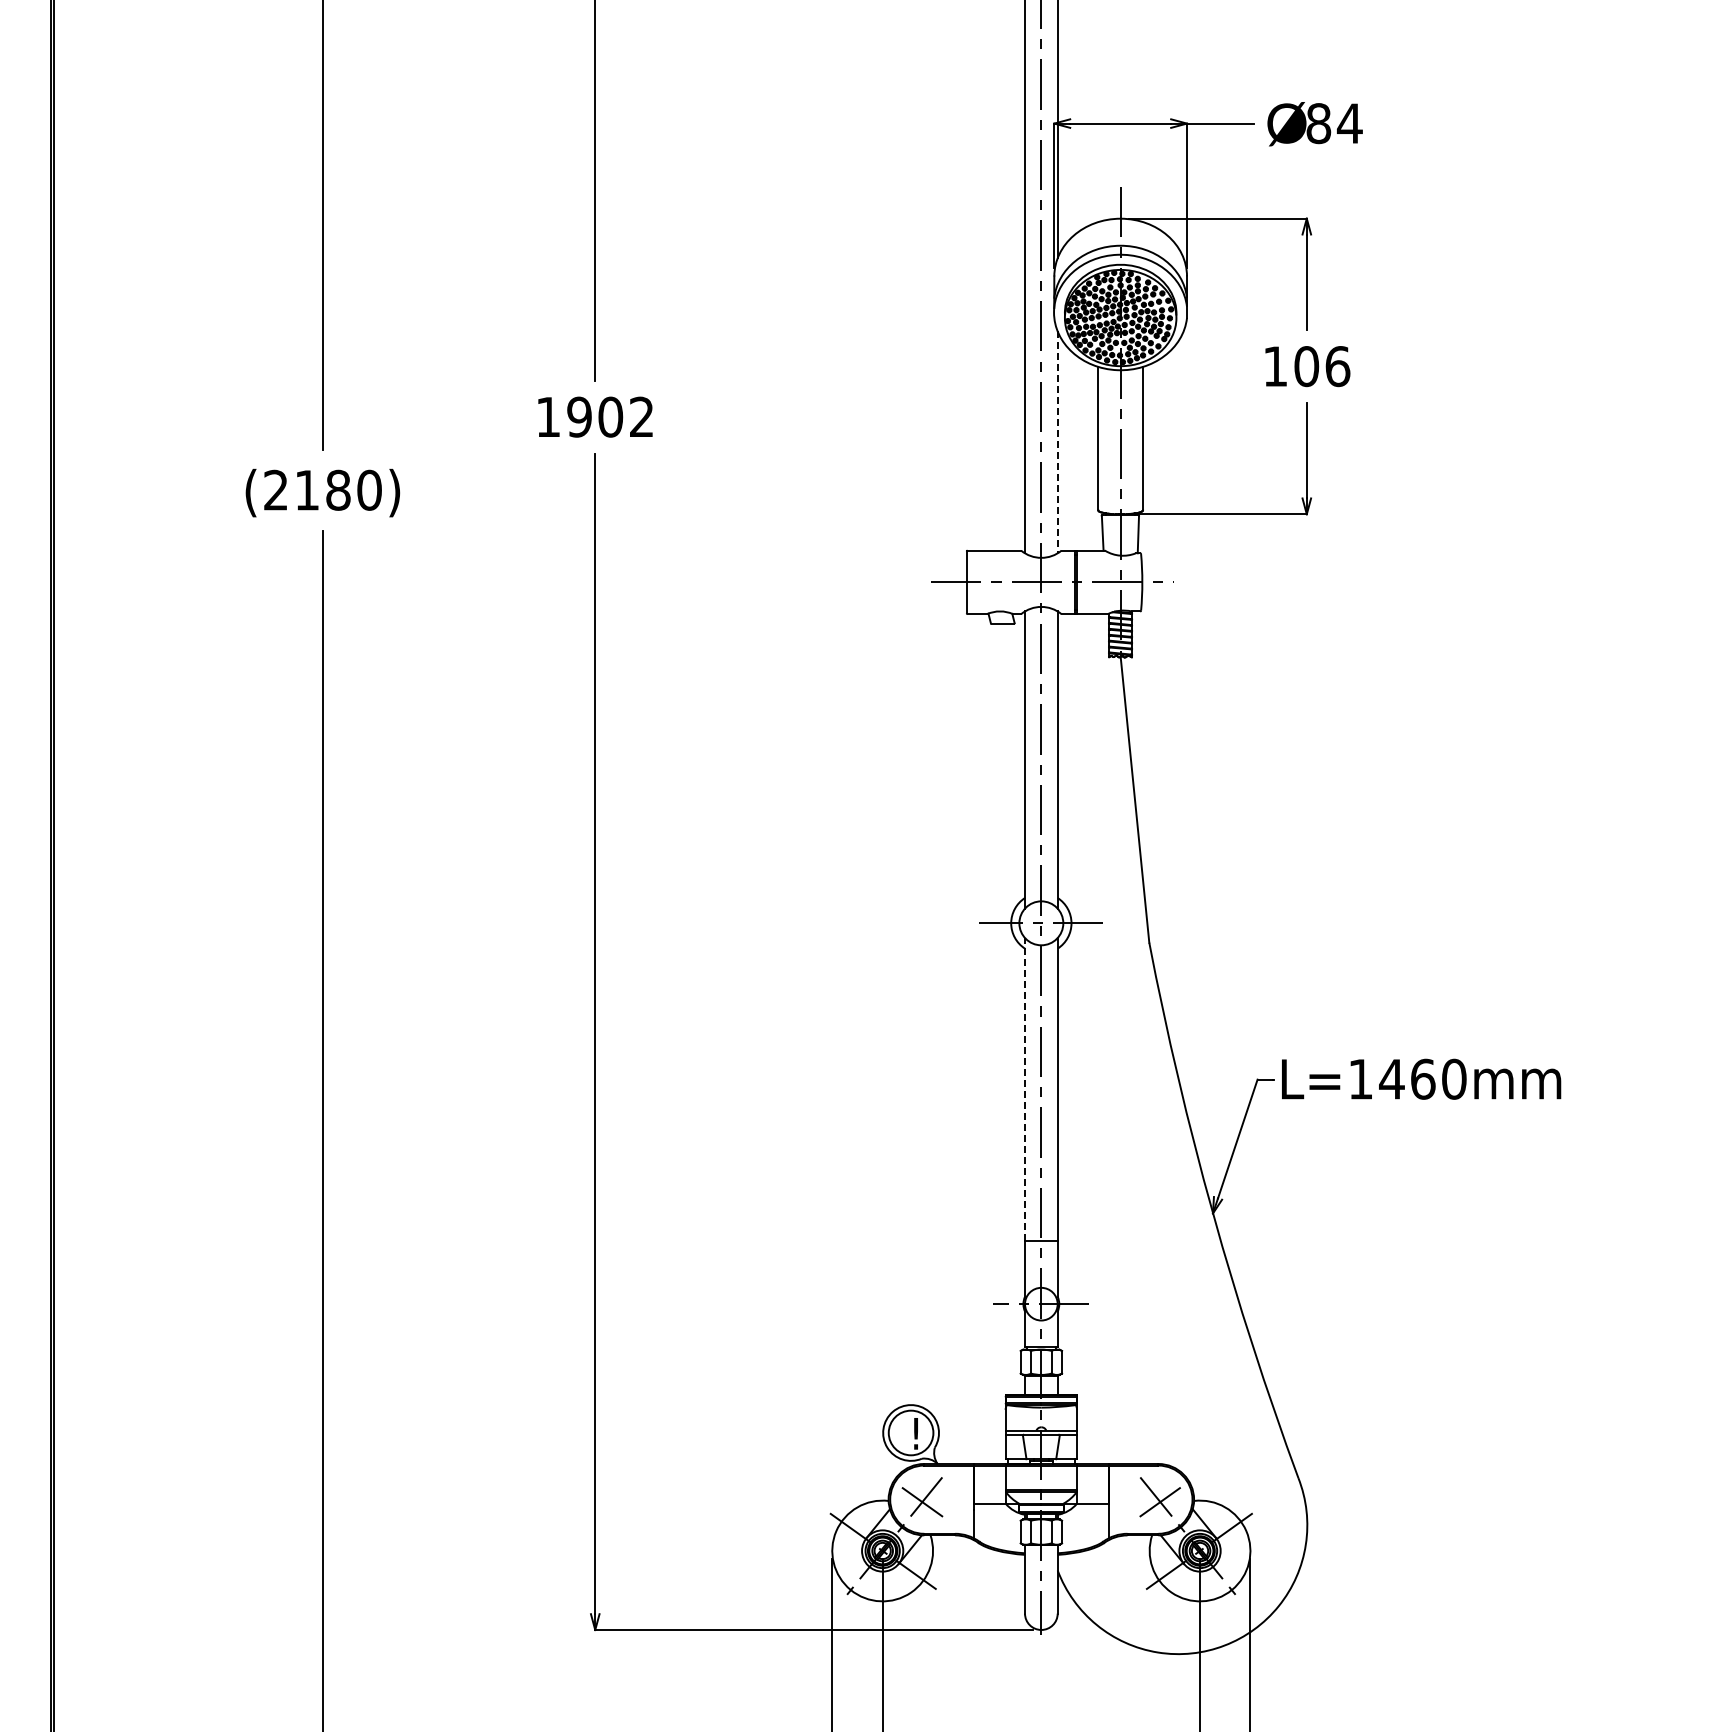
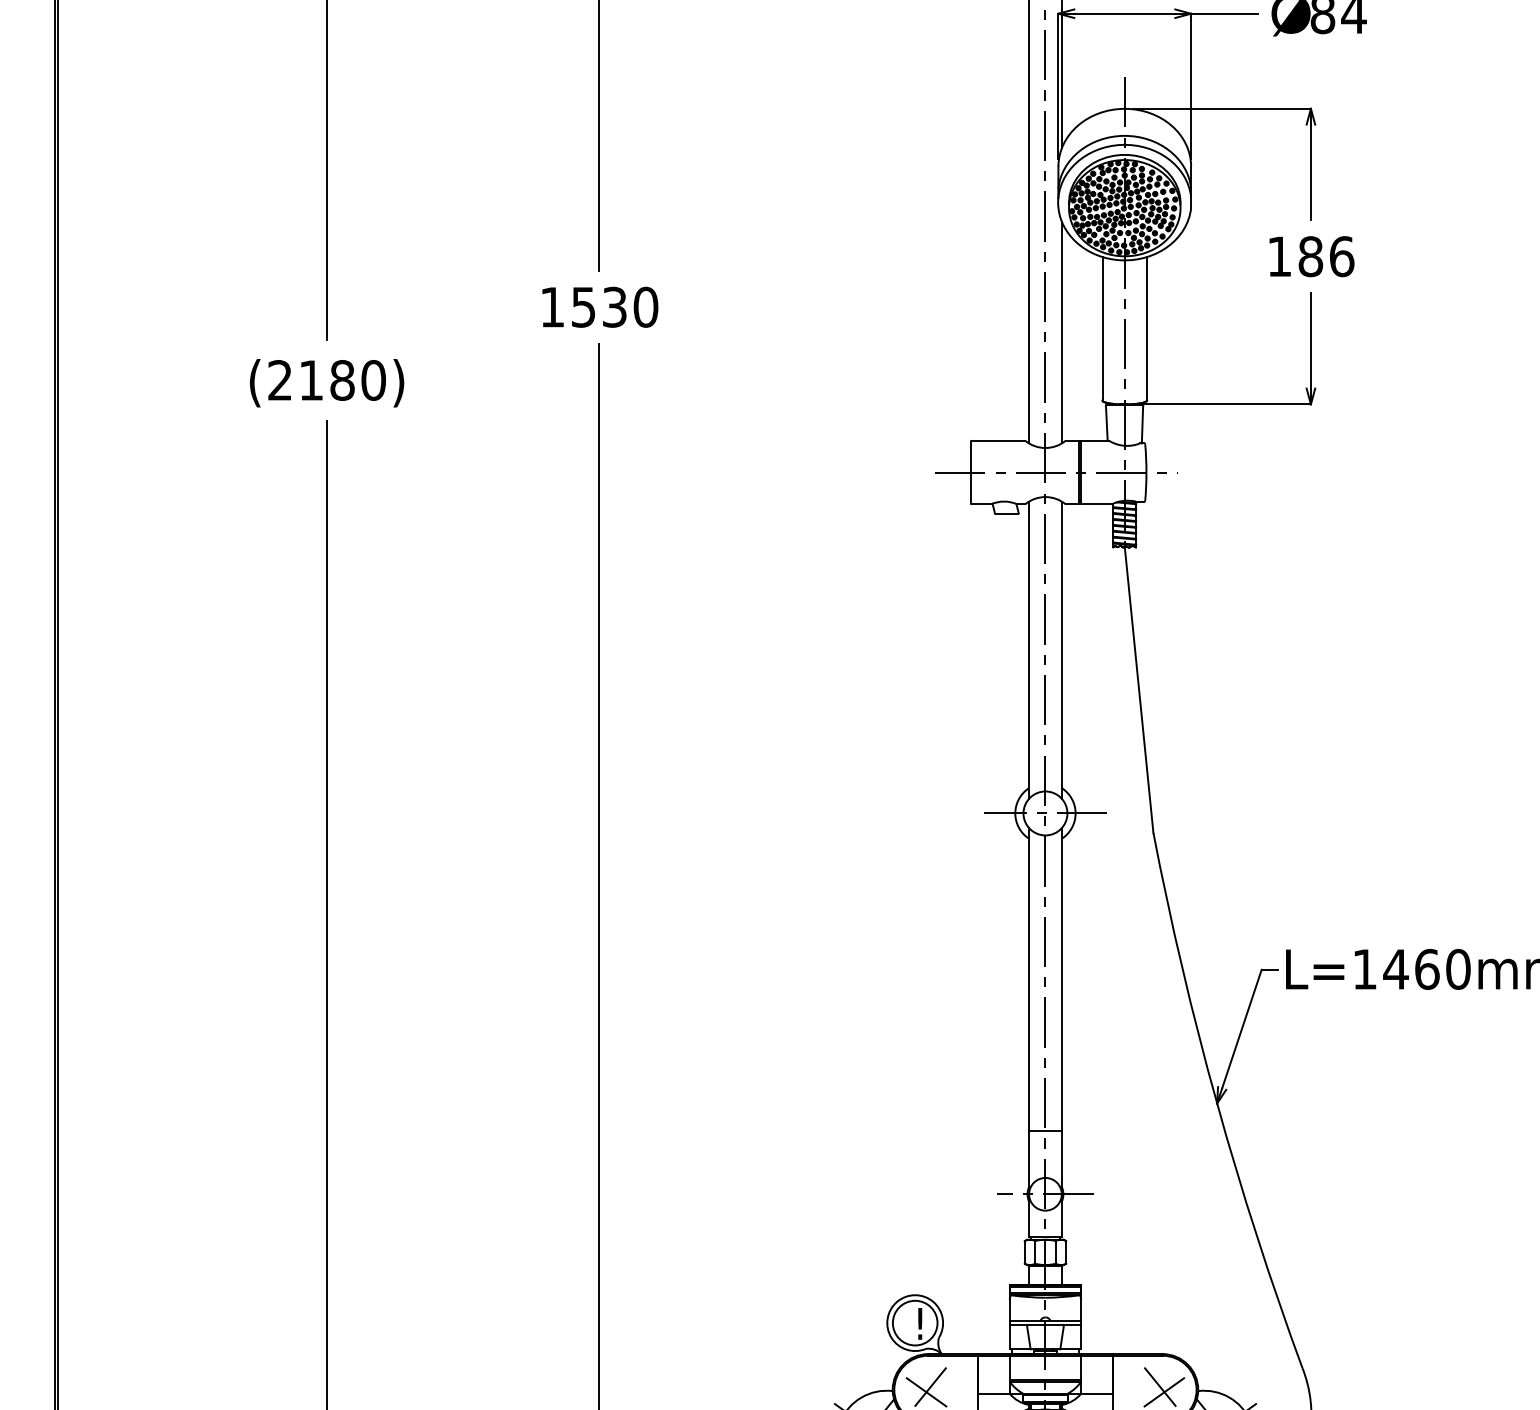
text: (1306, 366) -> (1310, 256), 106 -> 186
text: (610, 416) -> (614, 306), 1902 -> 1530
line: (1057, 442) -> (1061, 332), dashed -> solid
line: (1025, 1088) -> (1029, 978), dashed -> solid

